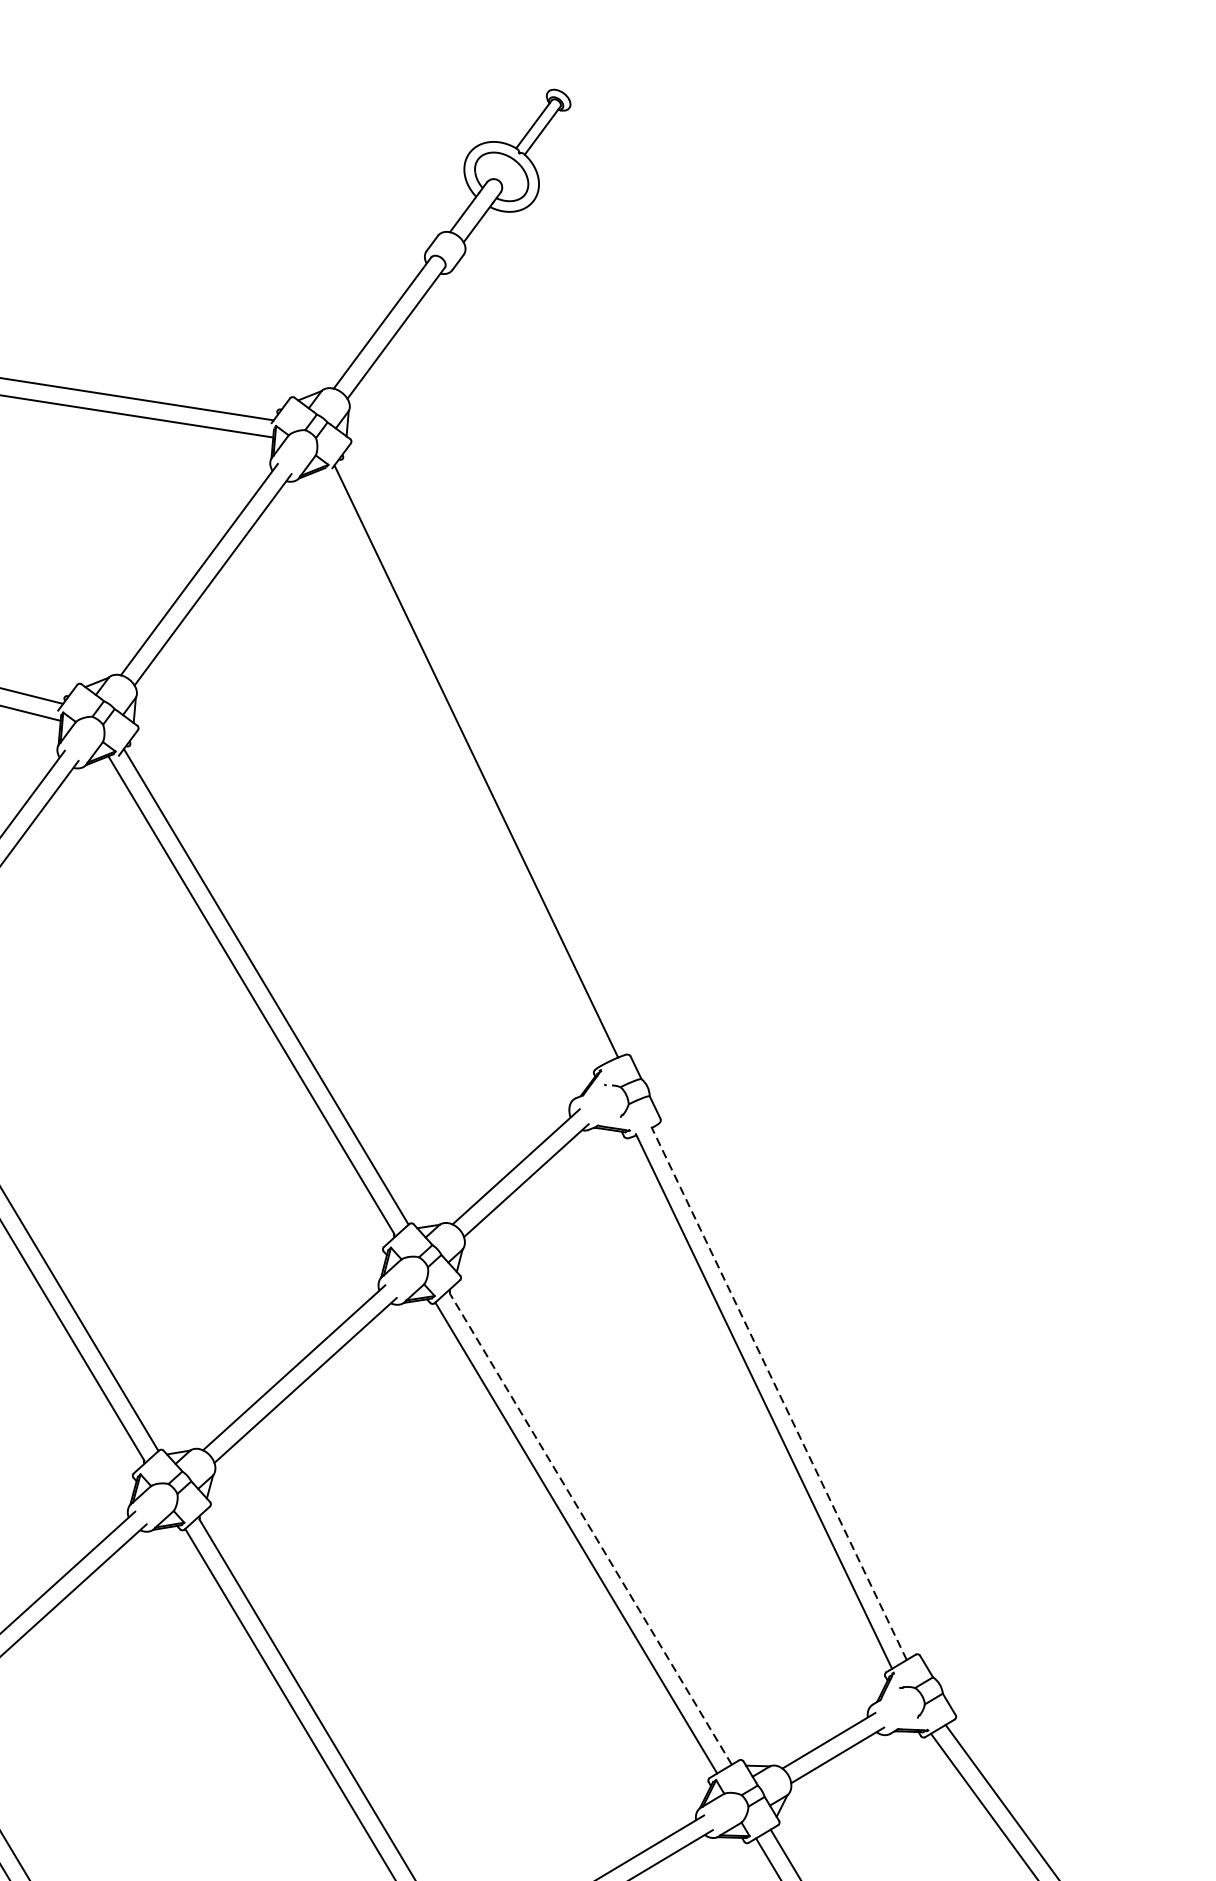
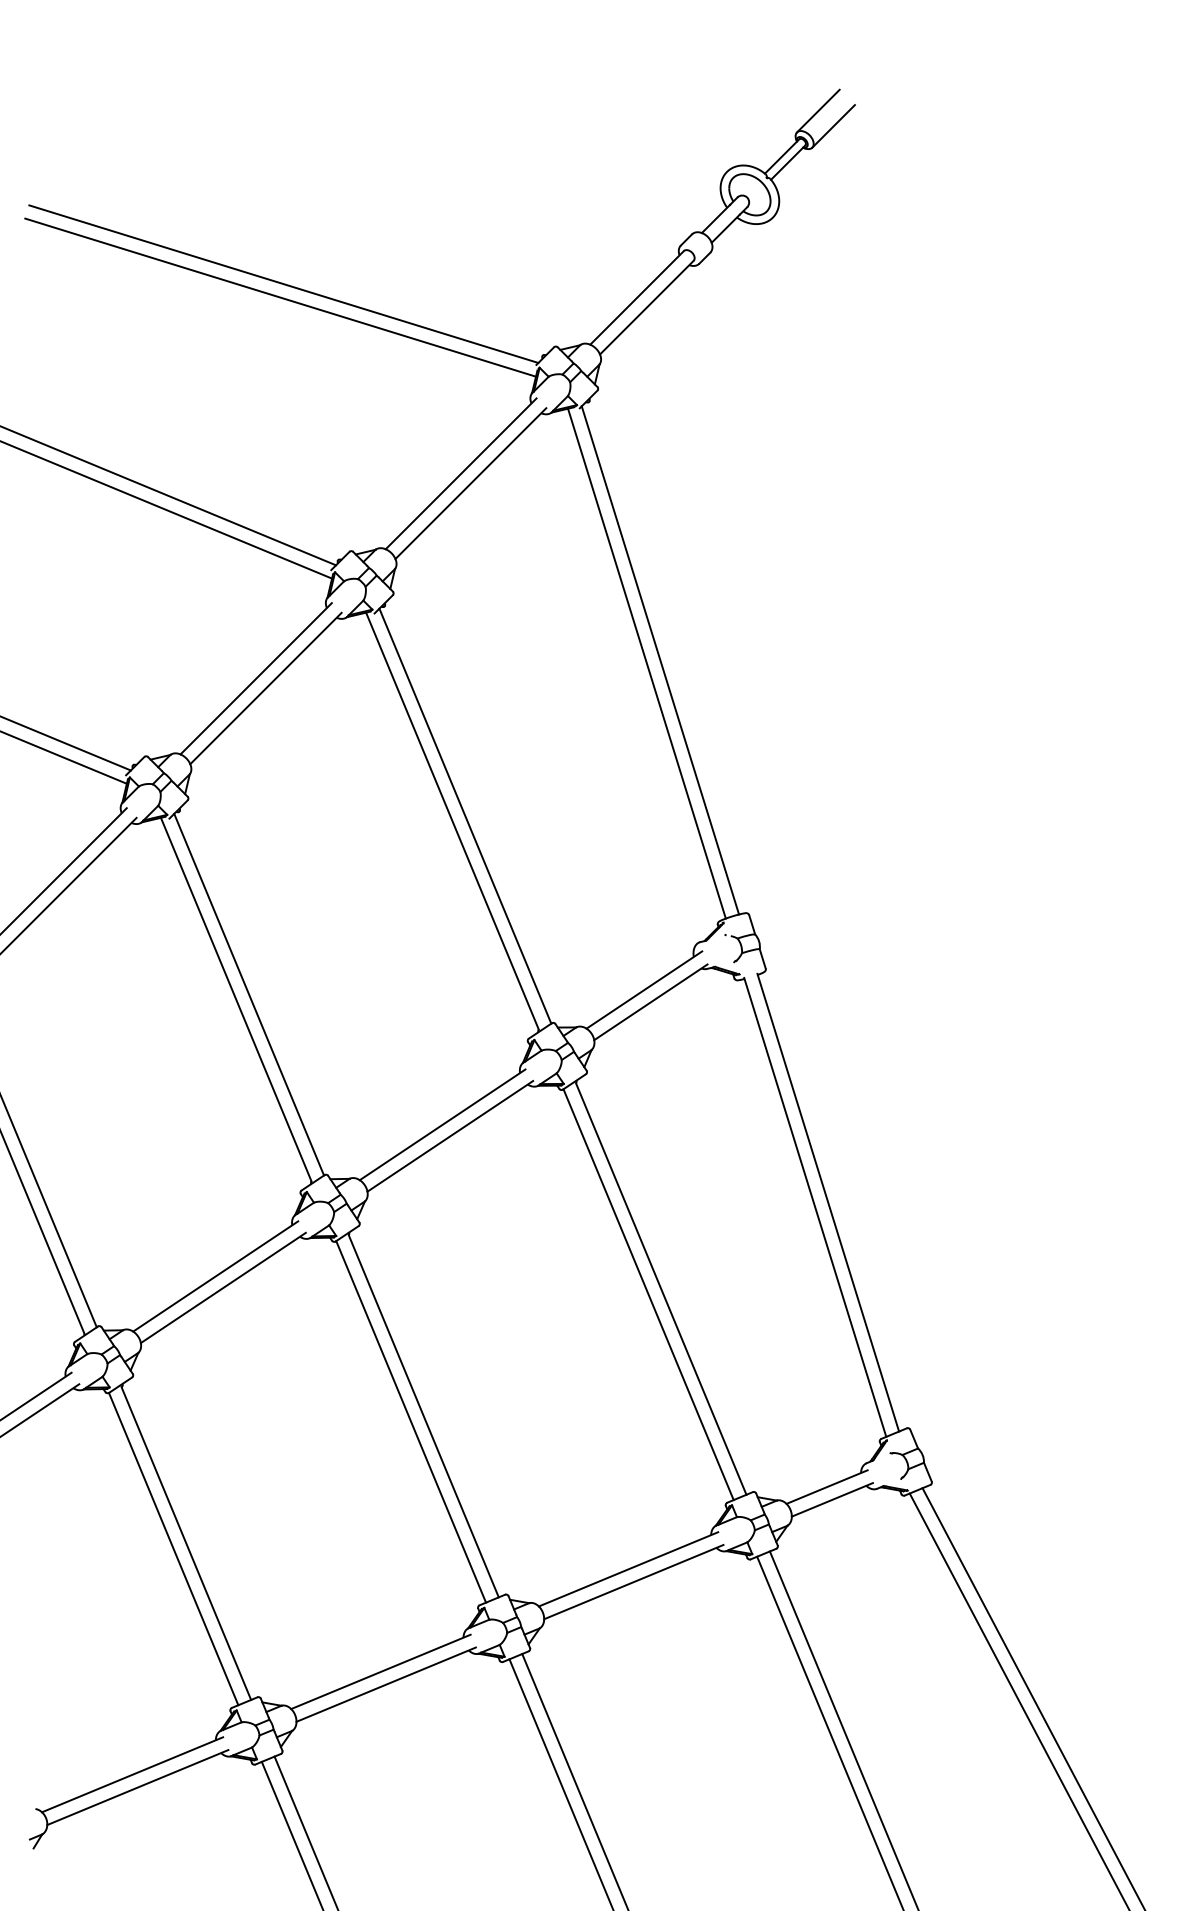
line: (570, 61) -> (818, 110), added
line: (591, 78) -> (833, 126), added
line: (459, 767) -> (646, 663), added
line: (779, 1393) -> (828, 1202), dashed -> solid
line: (591, 1529) -> (661, 1289), dashed -> solid

